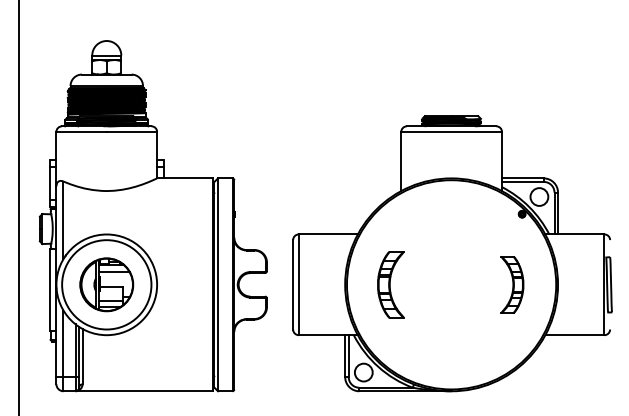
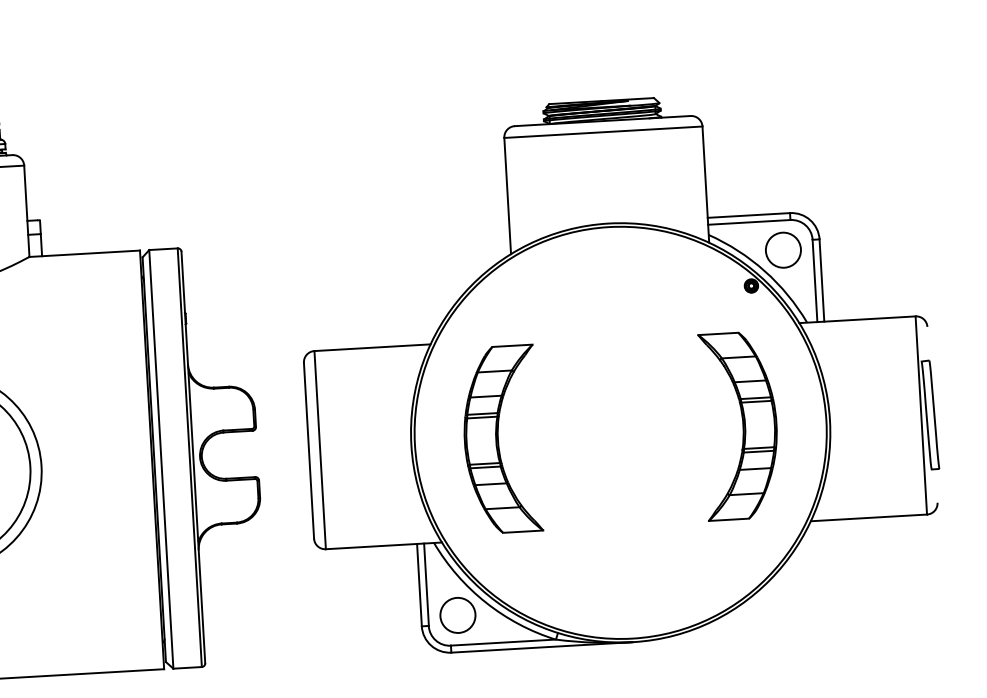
part: (390, 284) -> (500, 439), size x1.43
part: (512, 284) -> (740, 425), size x1.67

